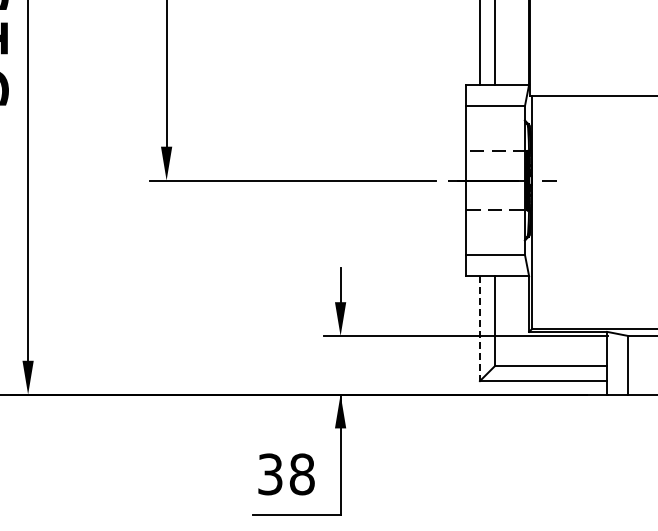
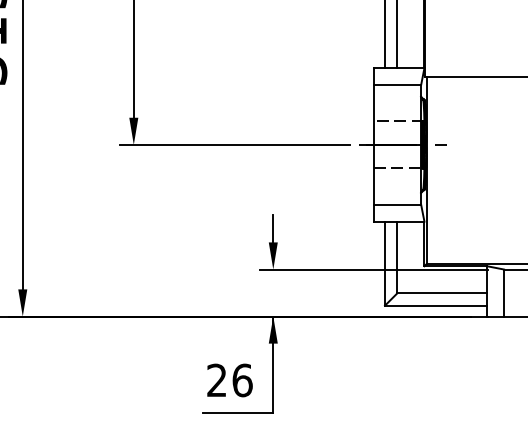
line: (479, 329) -> (384, 264), dashed -> solid
text: (286, 474) -> (229, 380), 38 -> 26

